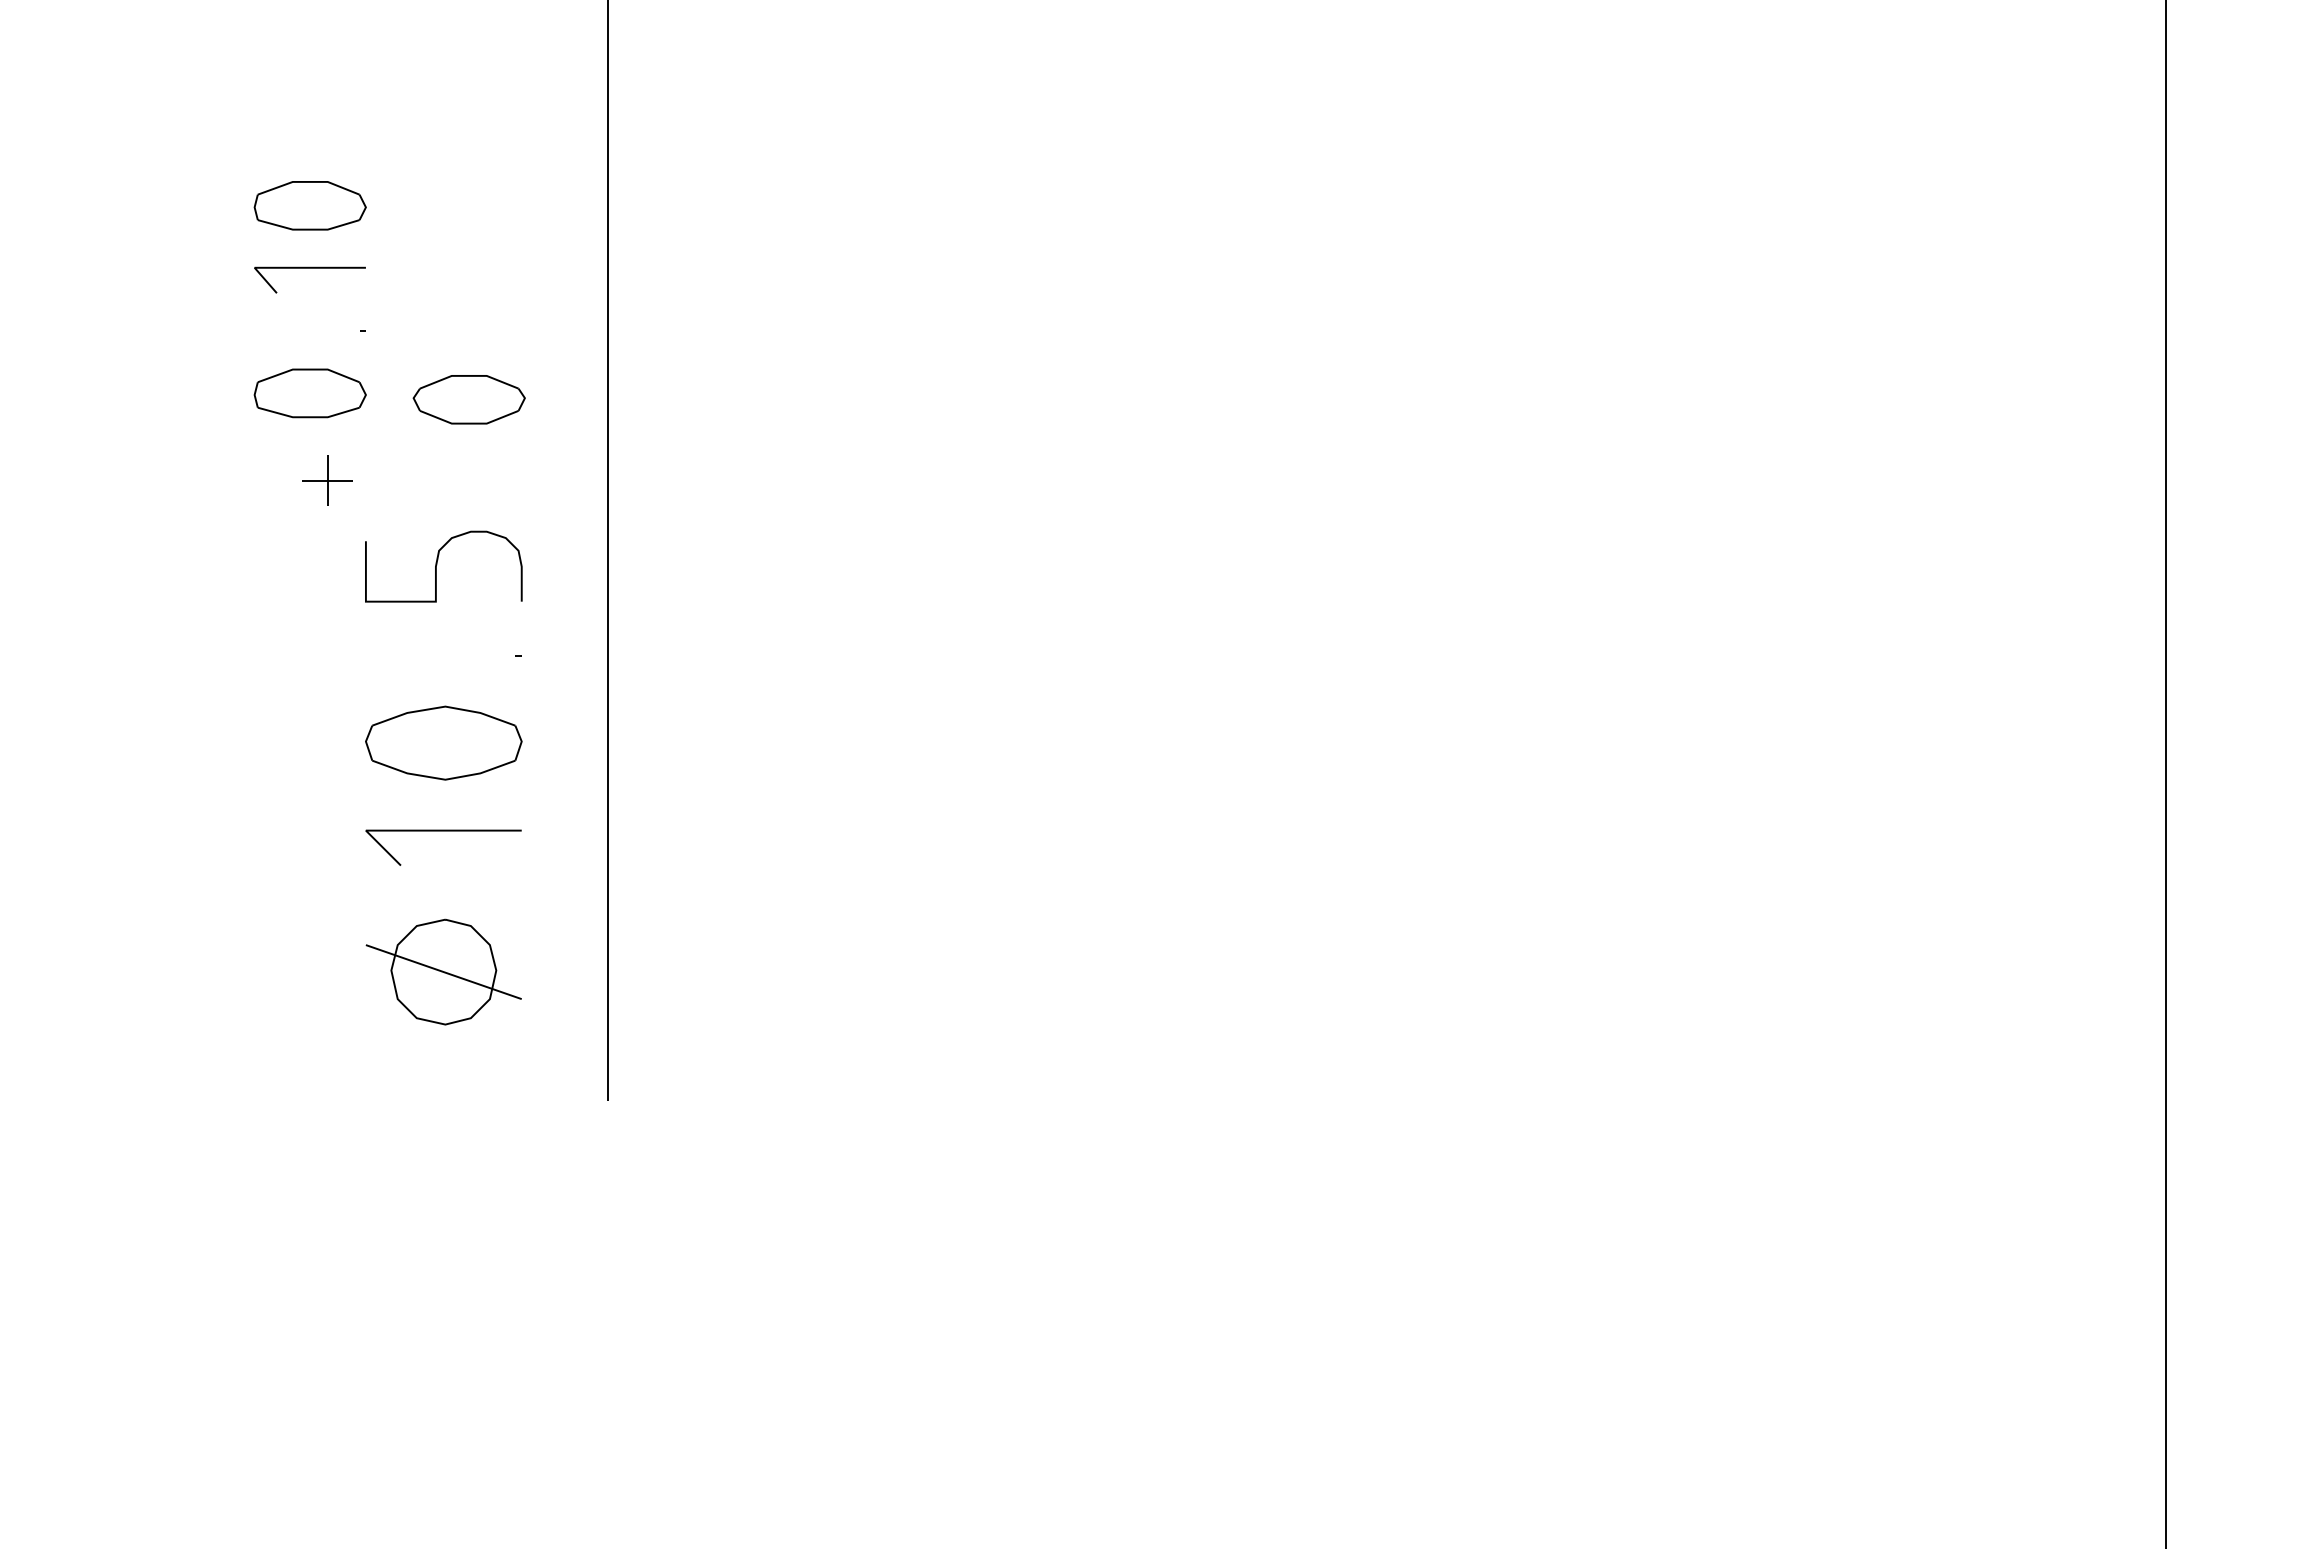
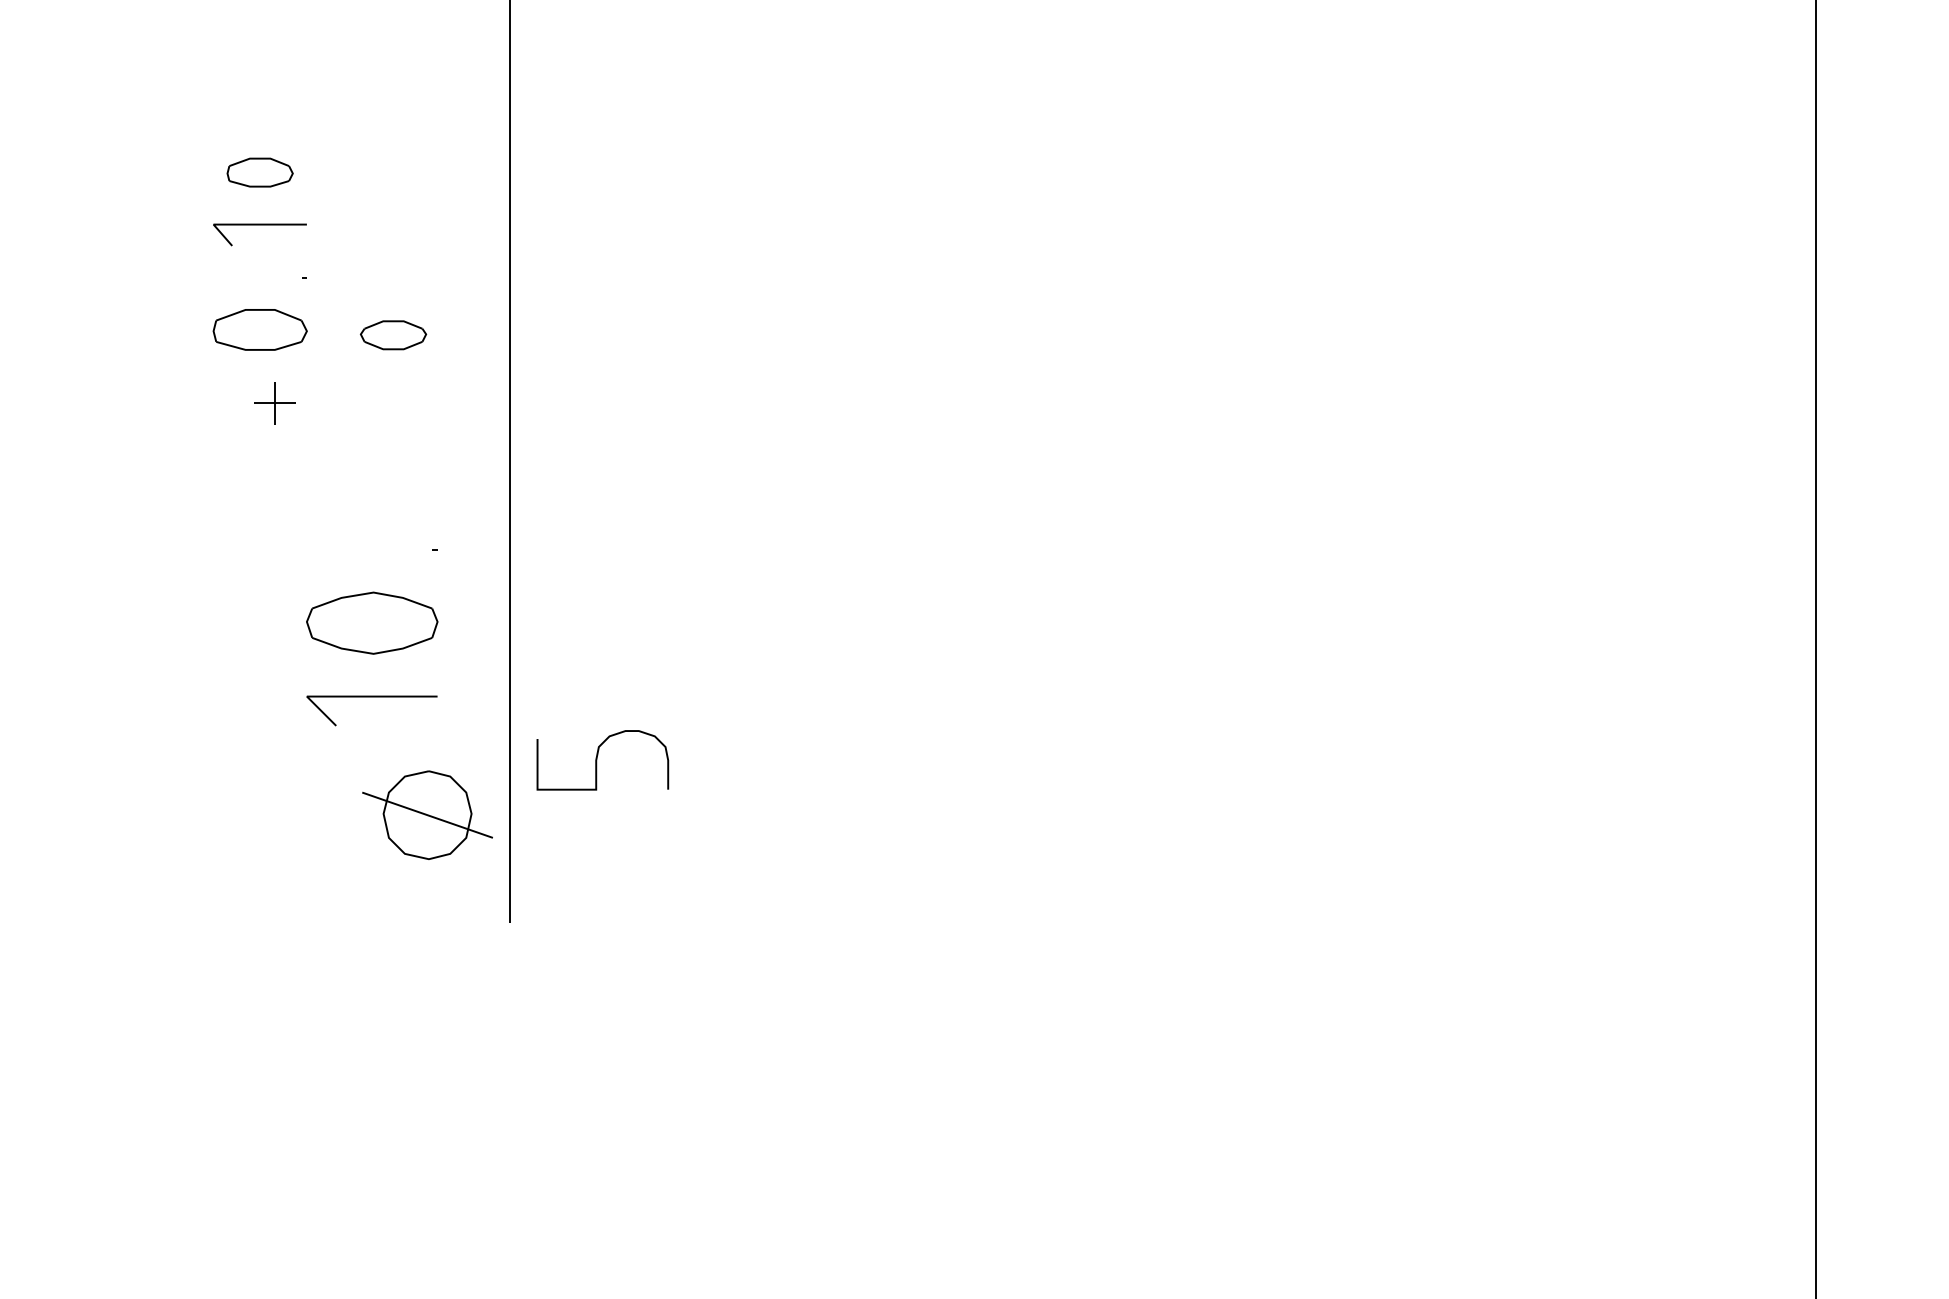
part: (309, 205) -> (259, 172), size x0.7
part: (468, 399) -> (392, 335), size x0.7
curve: (437, 564) -> (597, 758), moved
part: (443, 971) -> (427, 814), moved

